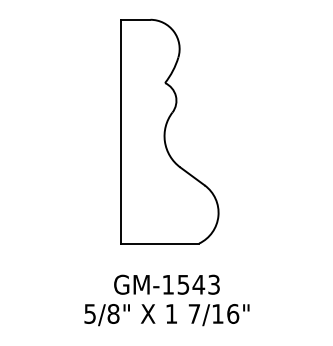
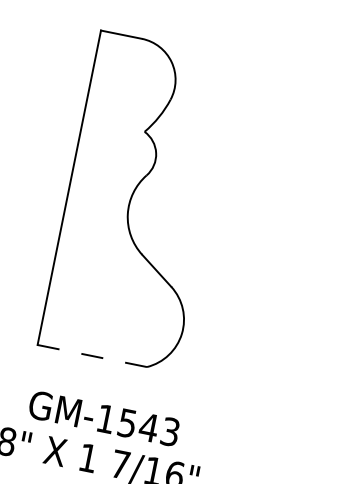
line: (160, 243) -> (92, 355), solid -> dashed
text: (166, 284) -> (103, 418), moved

